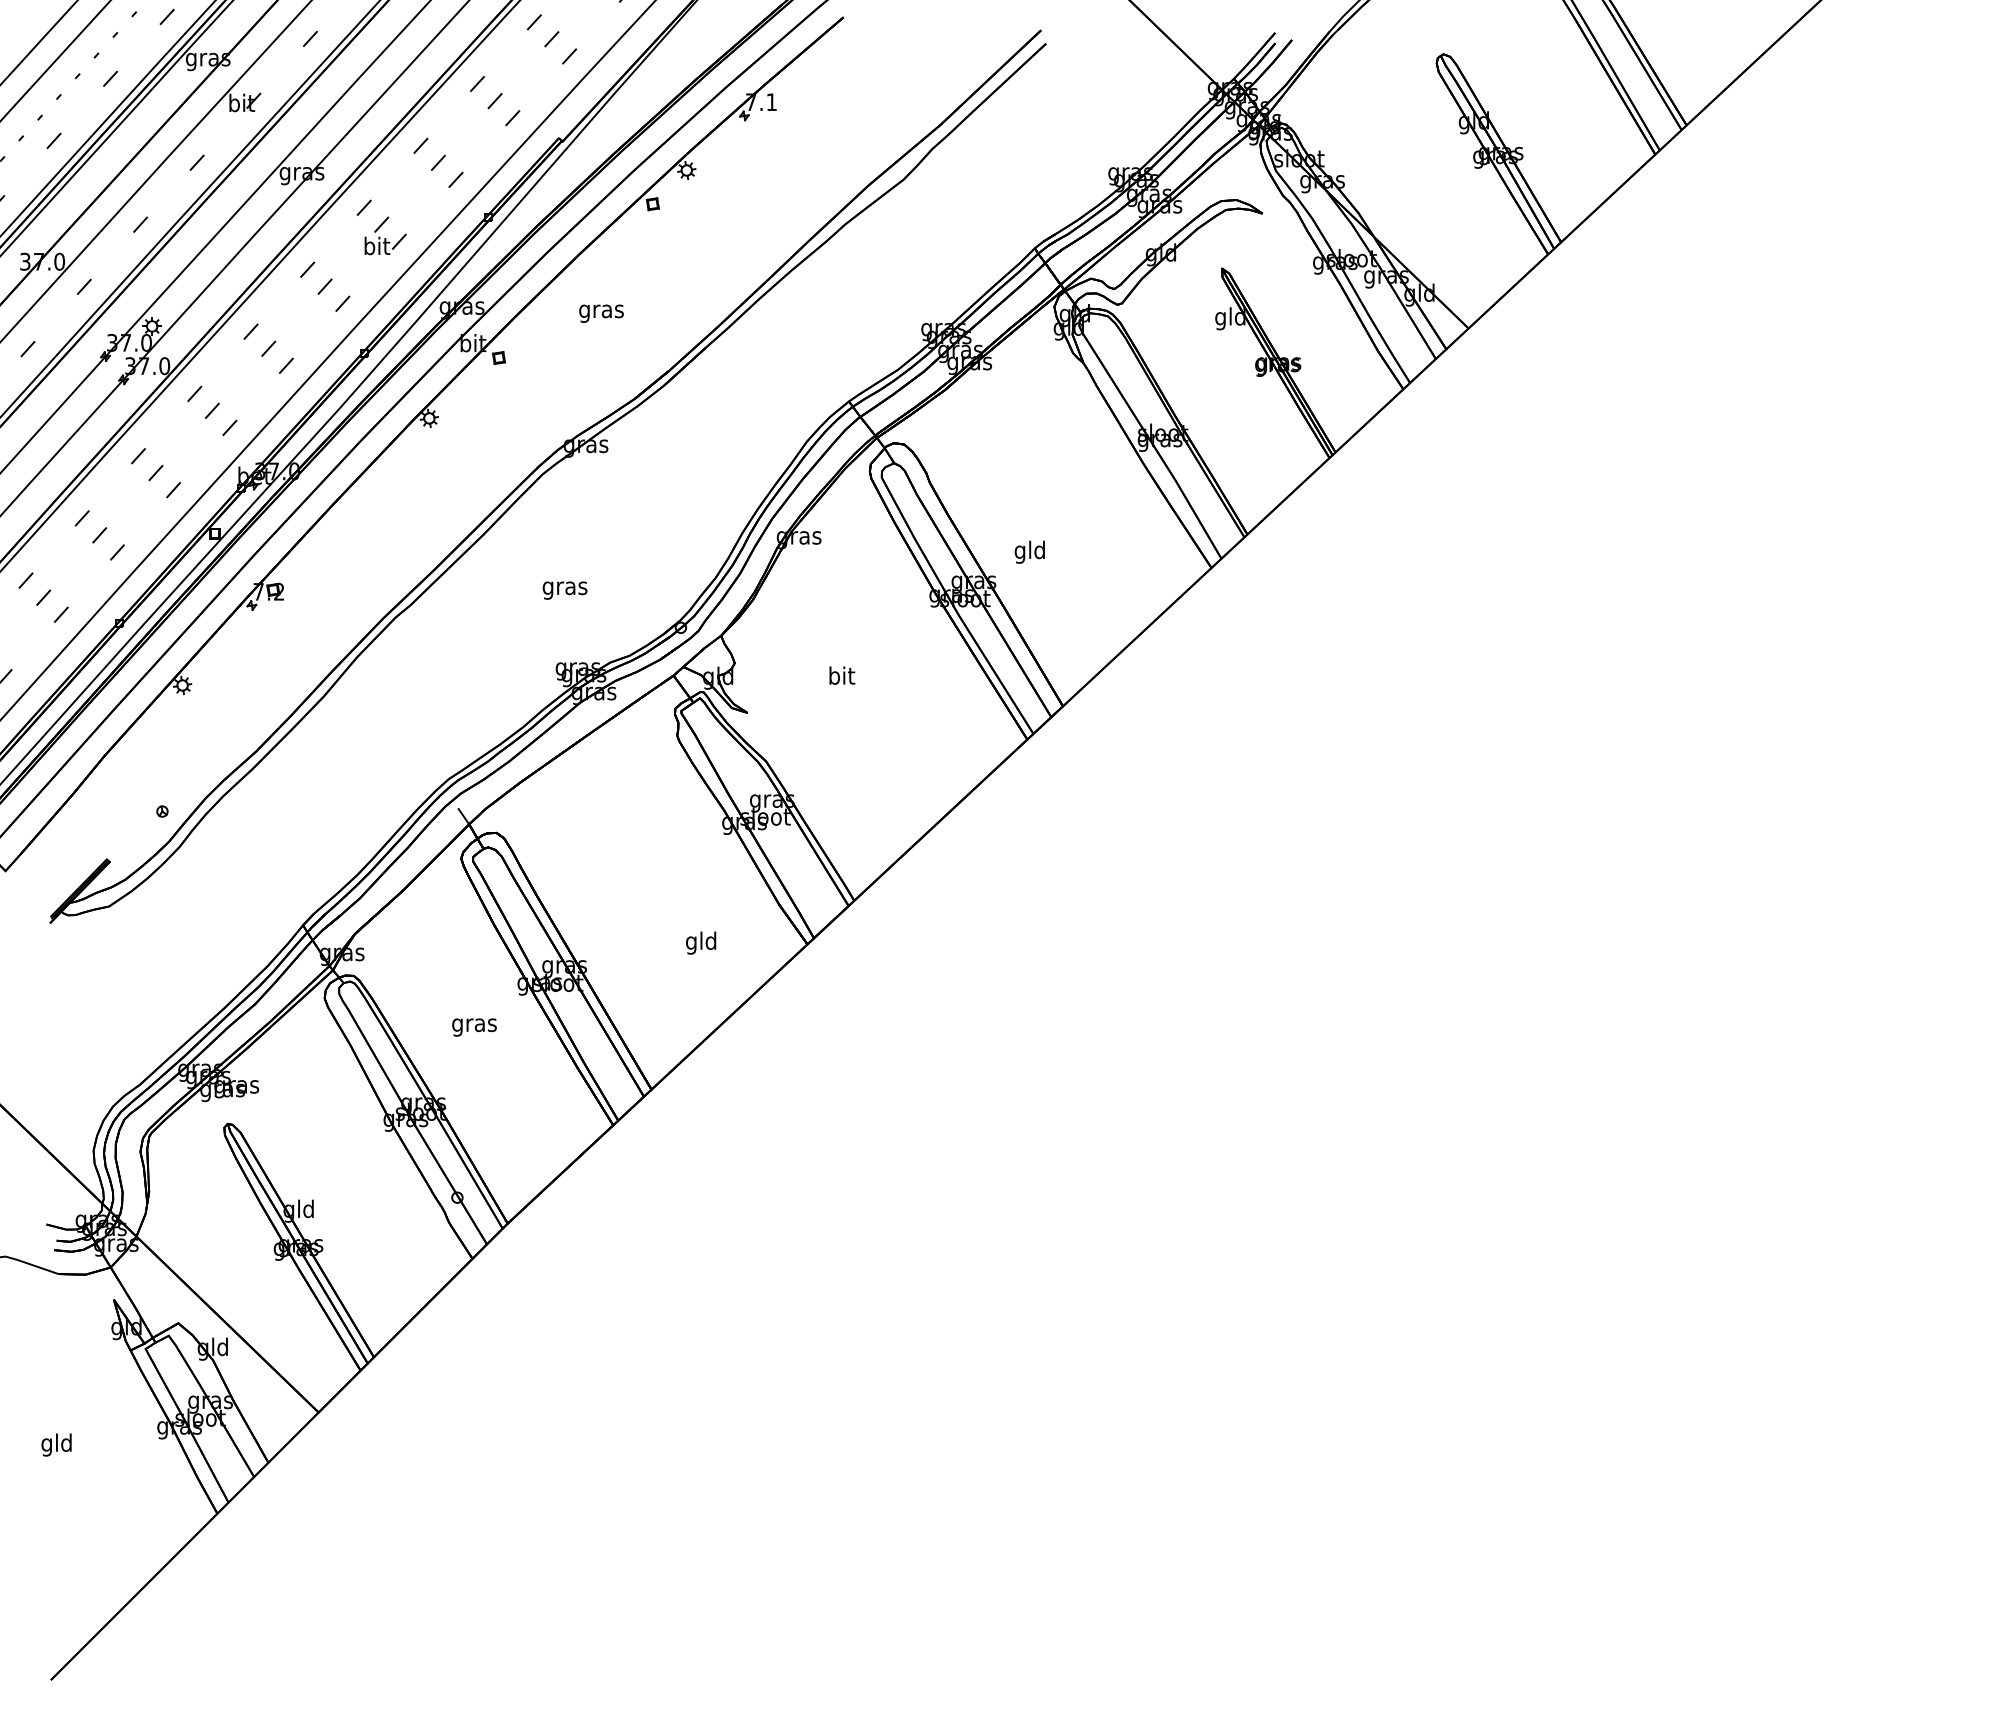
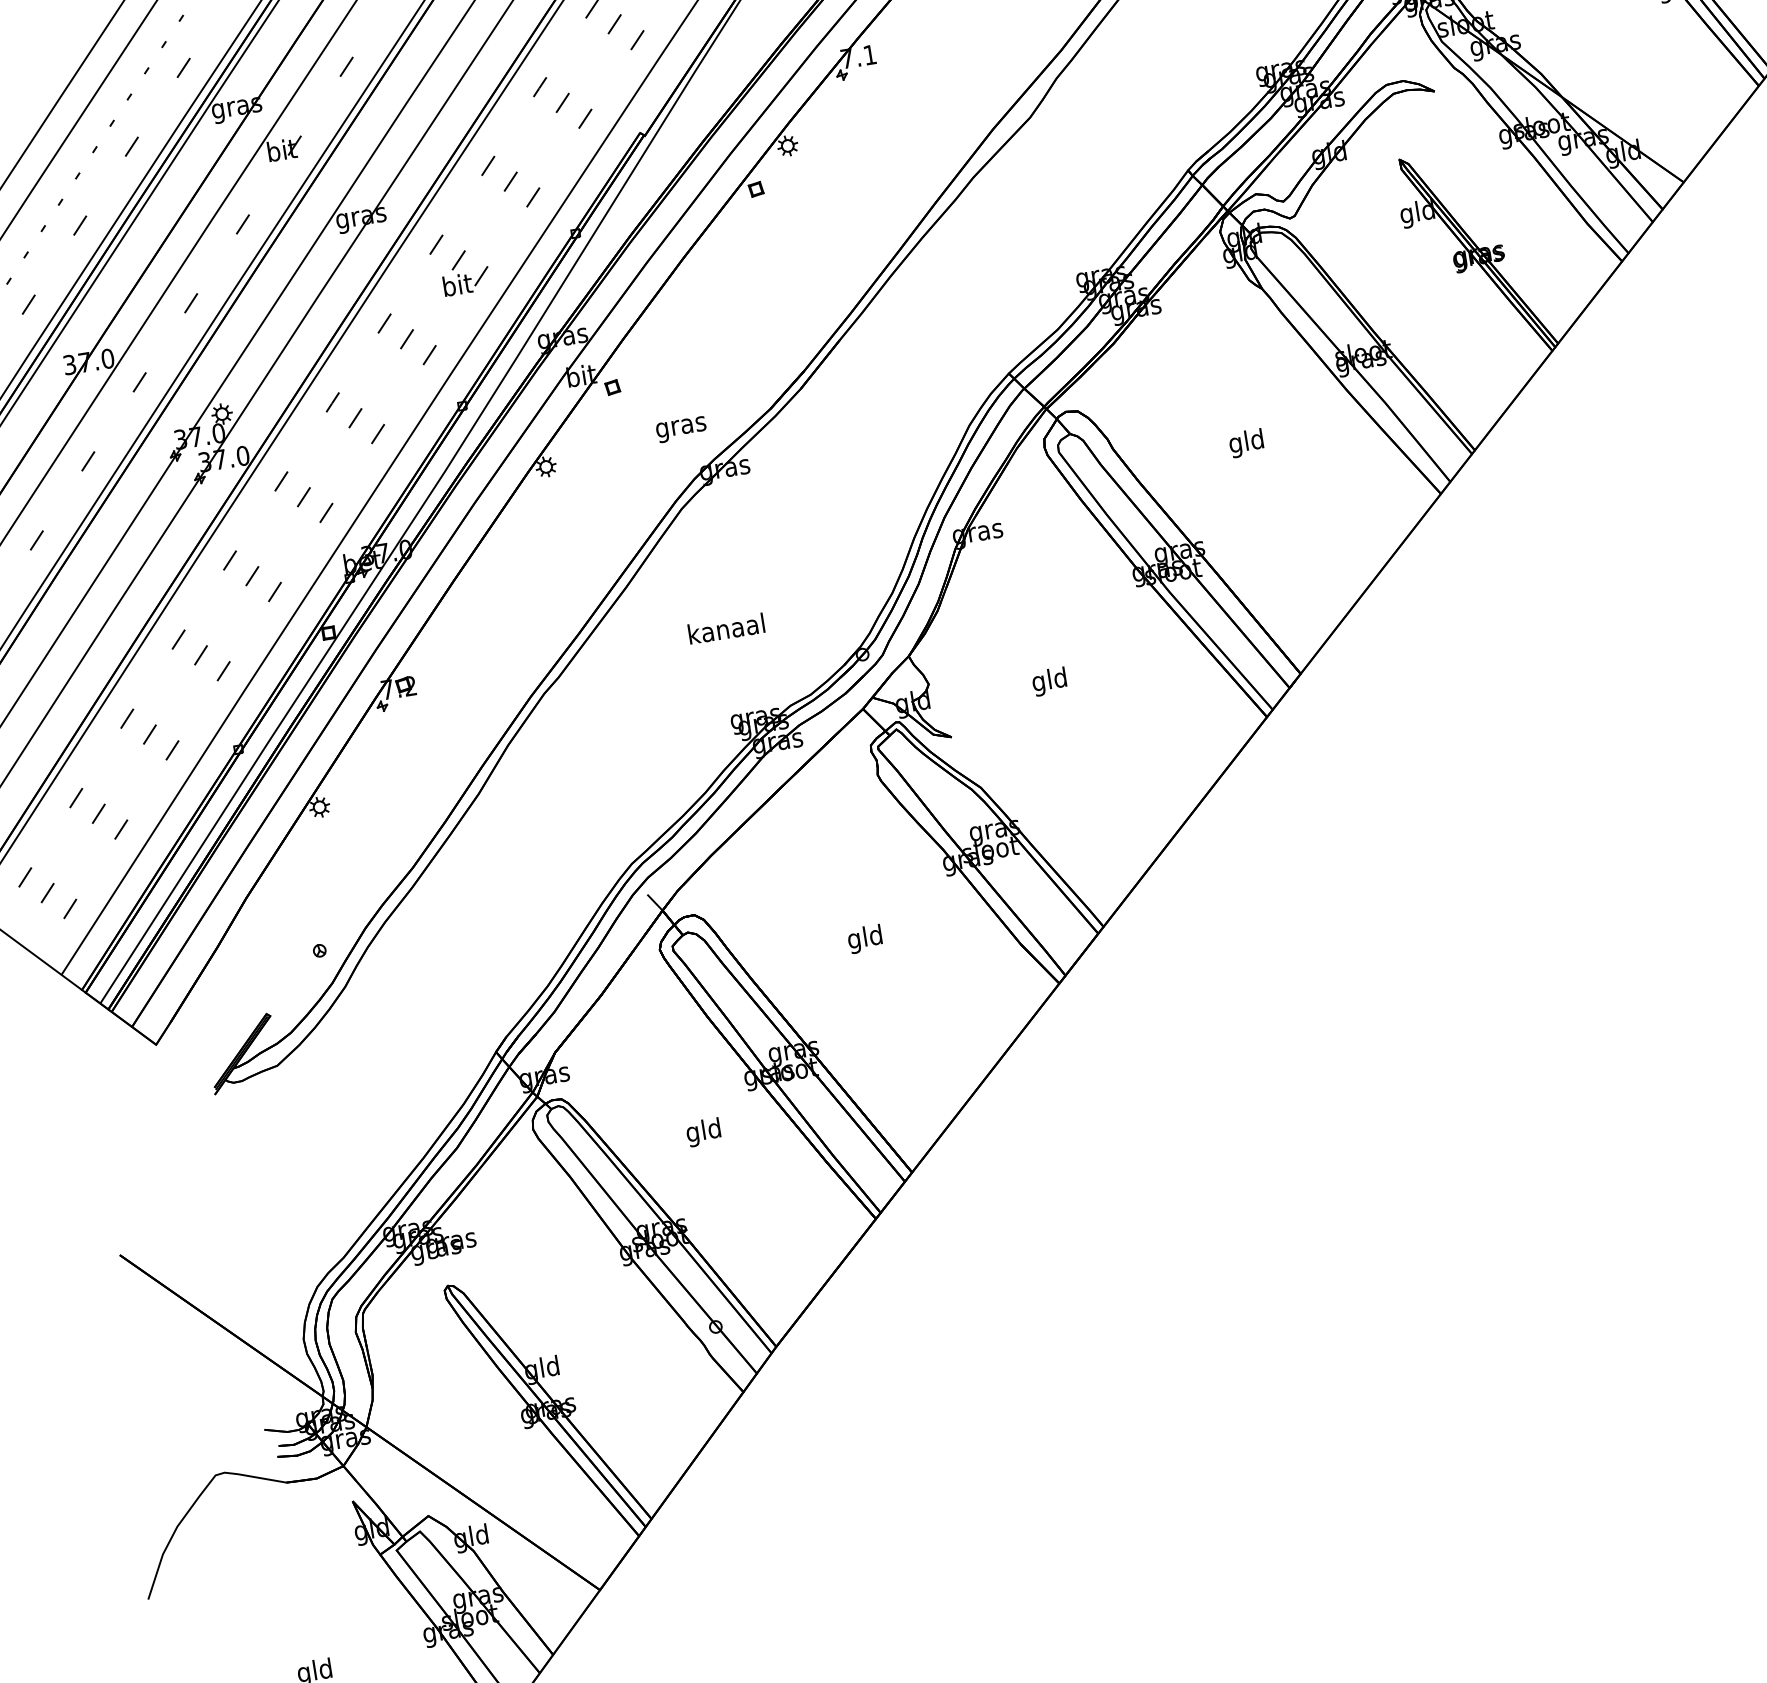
text: (601, 313) -> (681, 429), moved
text: (1029, 551) -> (1246, 442), moved
text: (564, 587) -> (726, 630), gras -> kanaal
text: (841, 677) -> (1049, 681), bit -> gld
text: (701, 942) -> (865, 938), moved
text: (474, 1024) -> (704, 1131), gras -> gld

